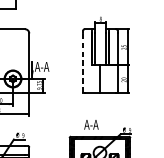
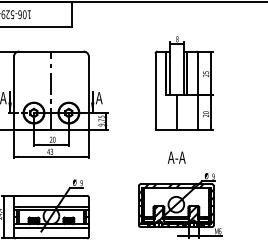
line: (83, 63) -> (155, 93), dashed -> solid
text: (45, 67) -> (108, 98), A-A -> A
text: (91, 124) -> (176, 157), moved

